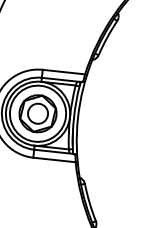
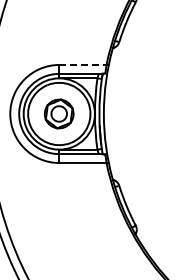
line: (63, 71) -> (82, 64), solid -> dashed
part: (37, 113) -> (58, 113), size x0.7

